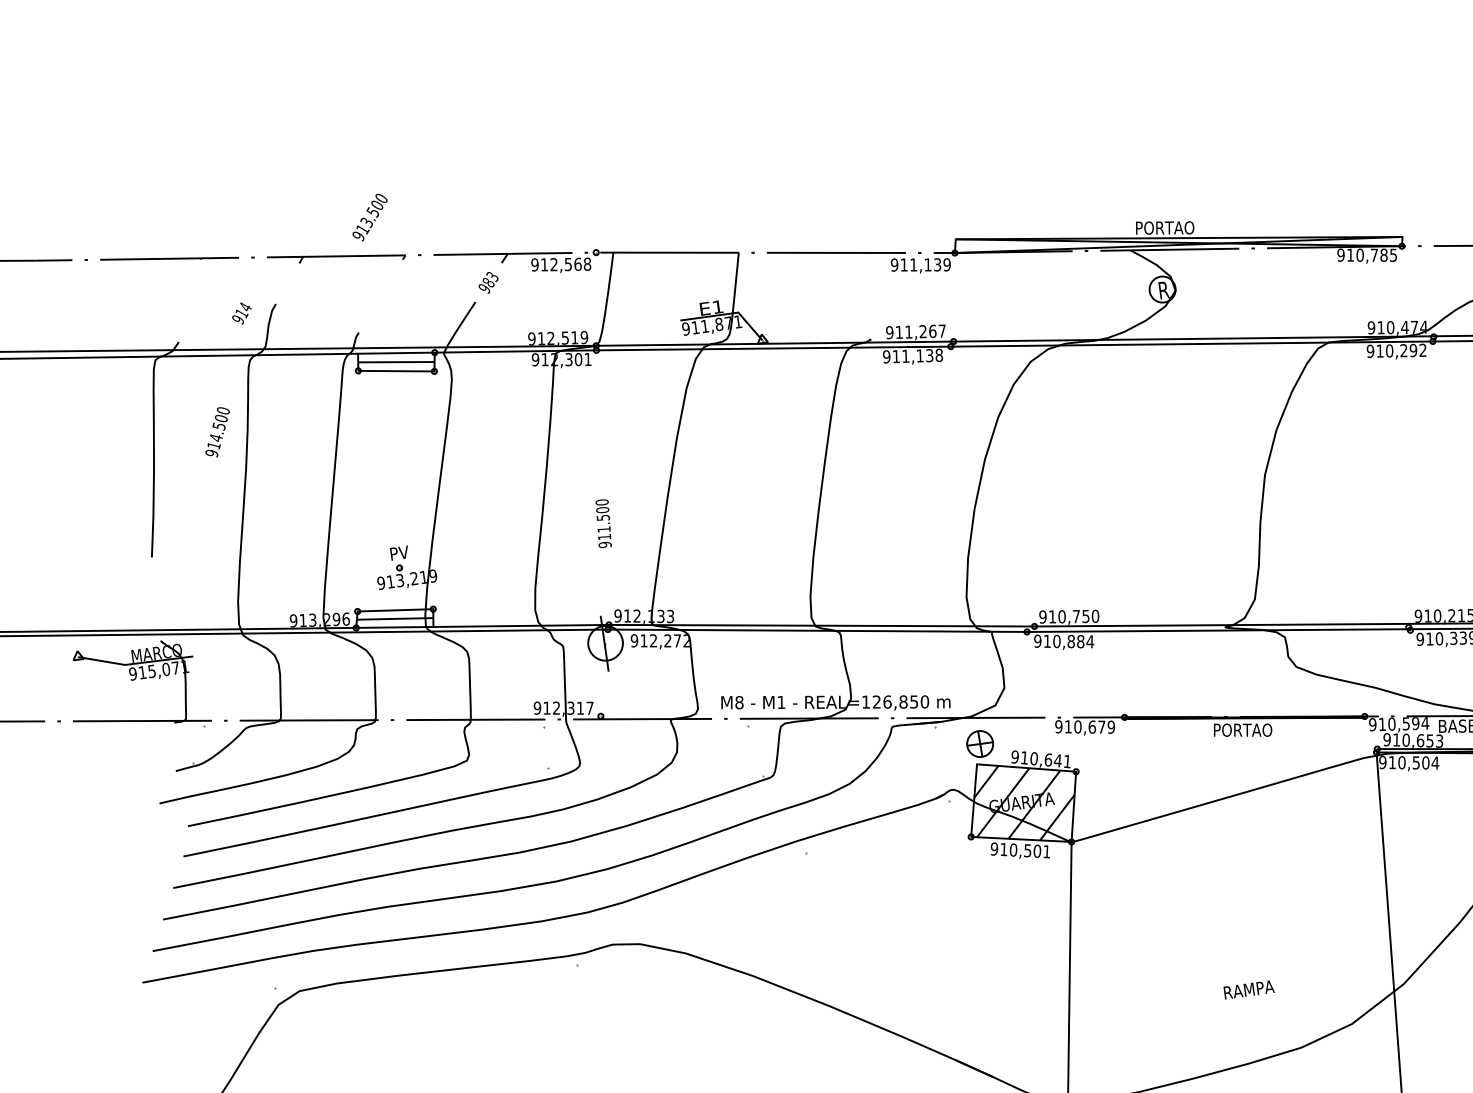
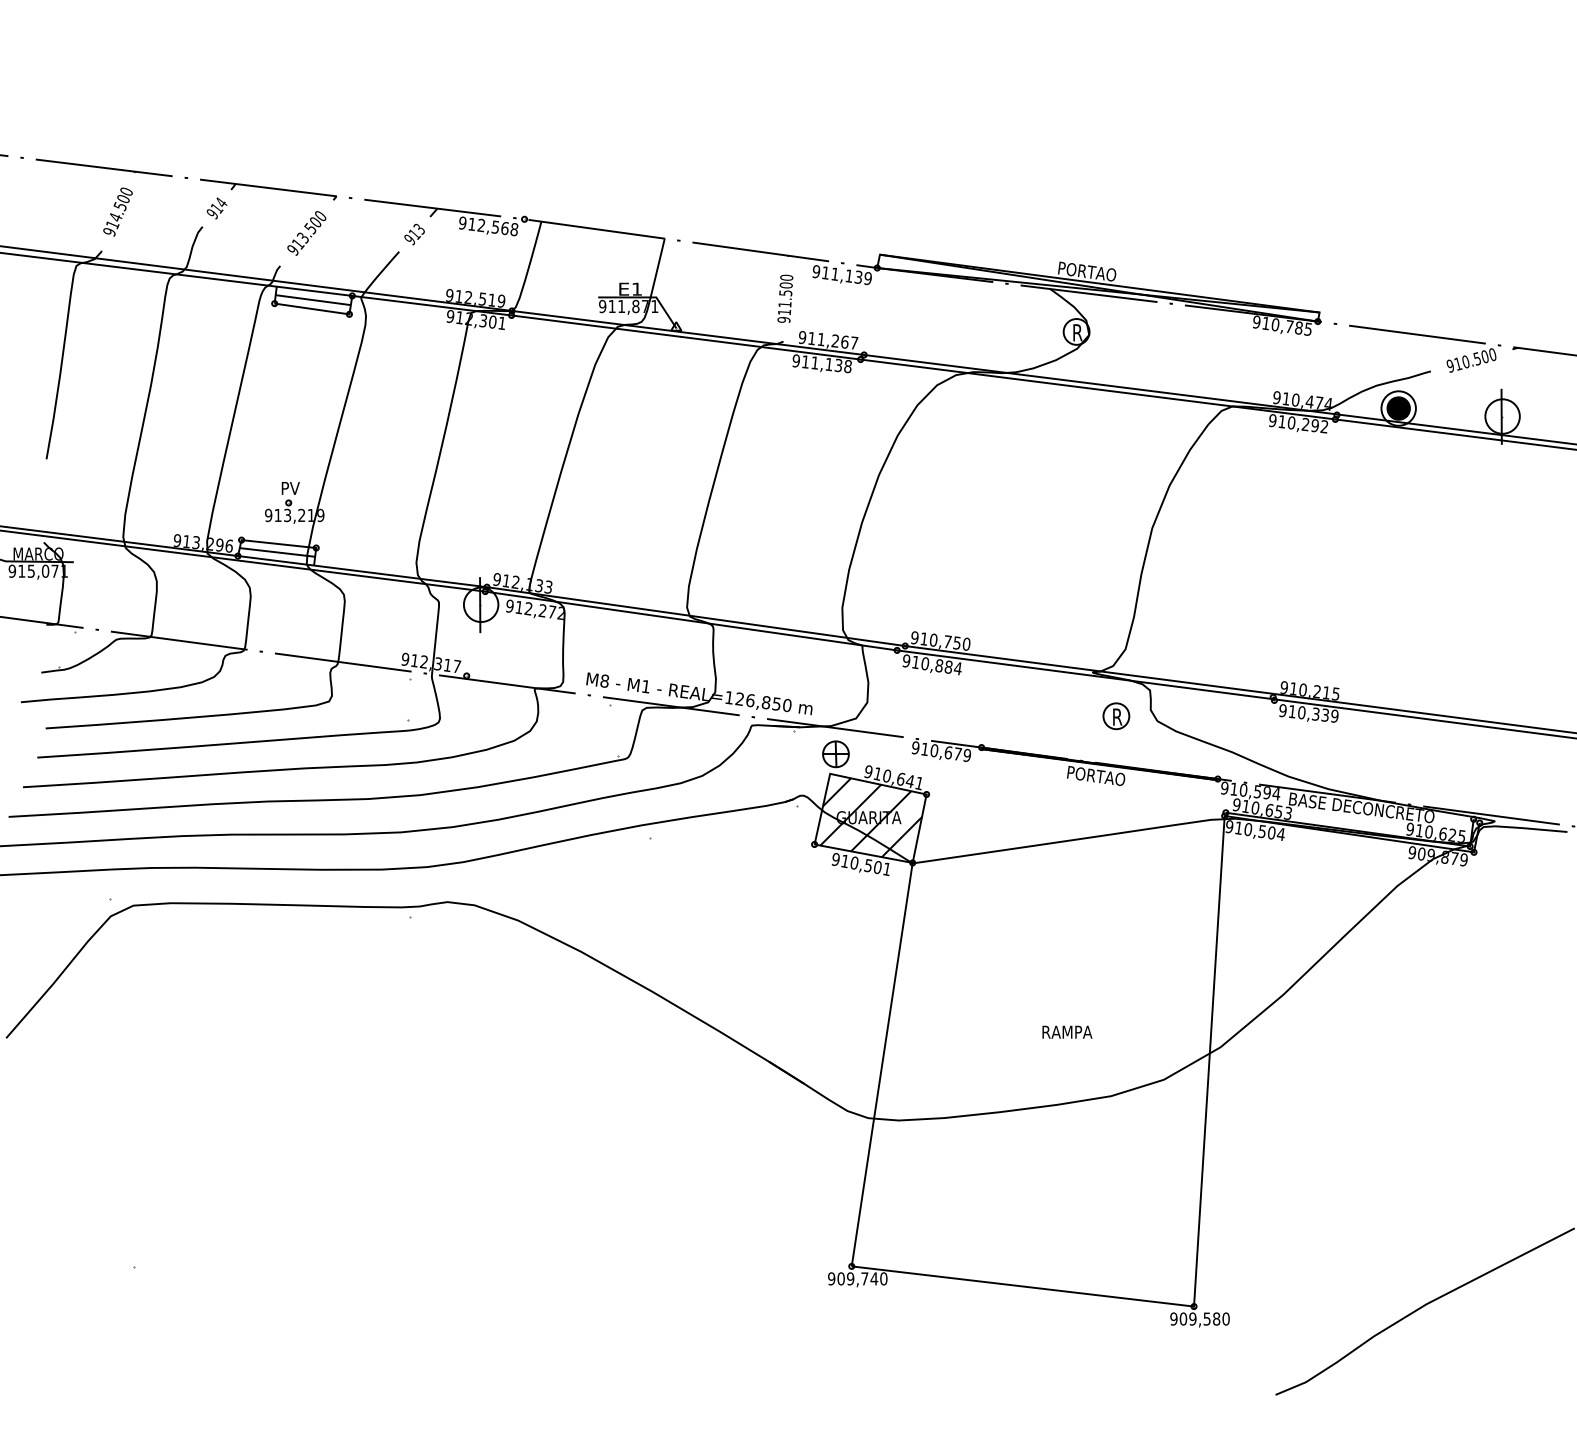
text: (369, 217) -> (306, 233), moved
text: (488, 282) -> (414, 234), 983 -> 913
text: (241, 313) -> (216, 208), moved
text: (217, 431) -> (117, 211), moved
text: (603, 523) -> (785, 298), moved
part: (1254, 667) -> (1116, 716), added

